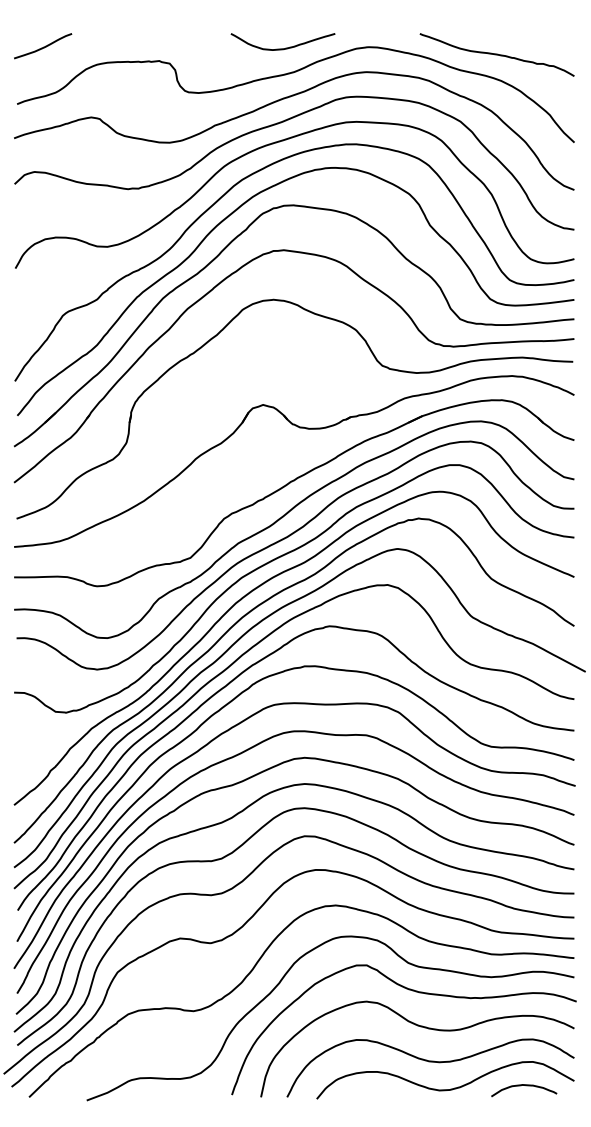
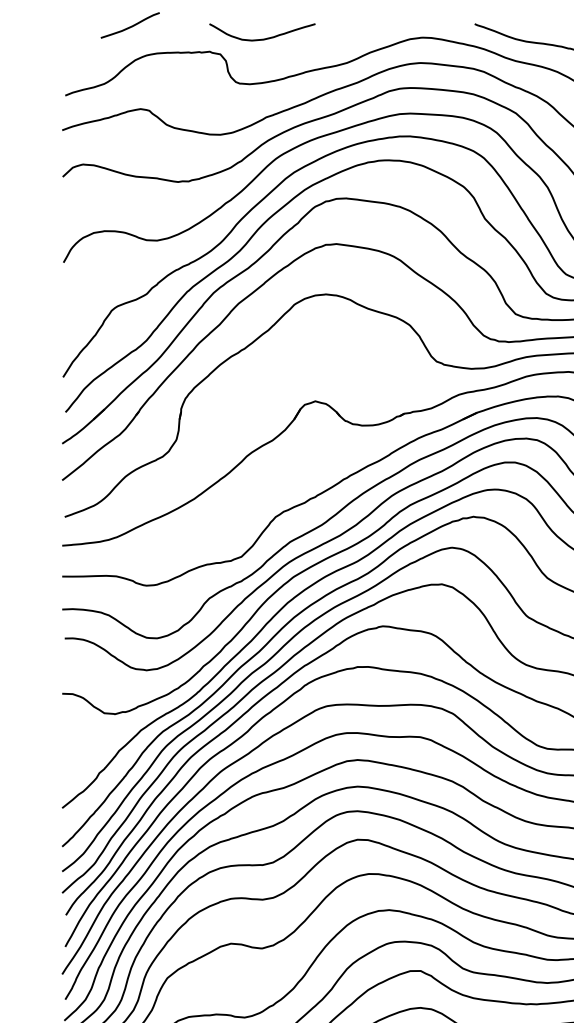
curve: (43, 46) -> (130, 25), moved
curve: (285, 47) -> (264, 37), moved

